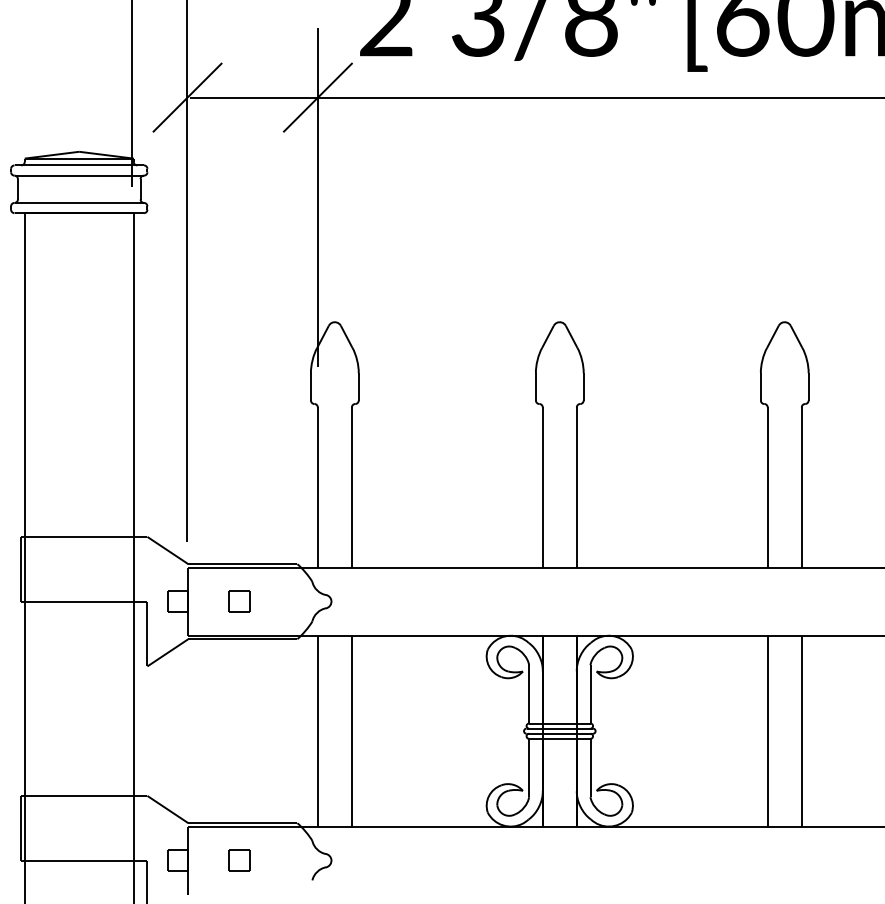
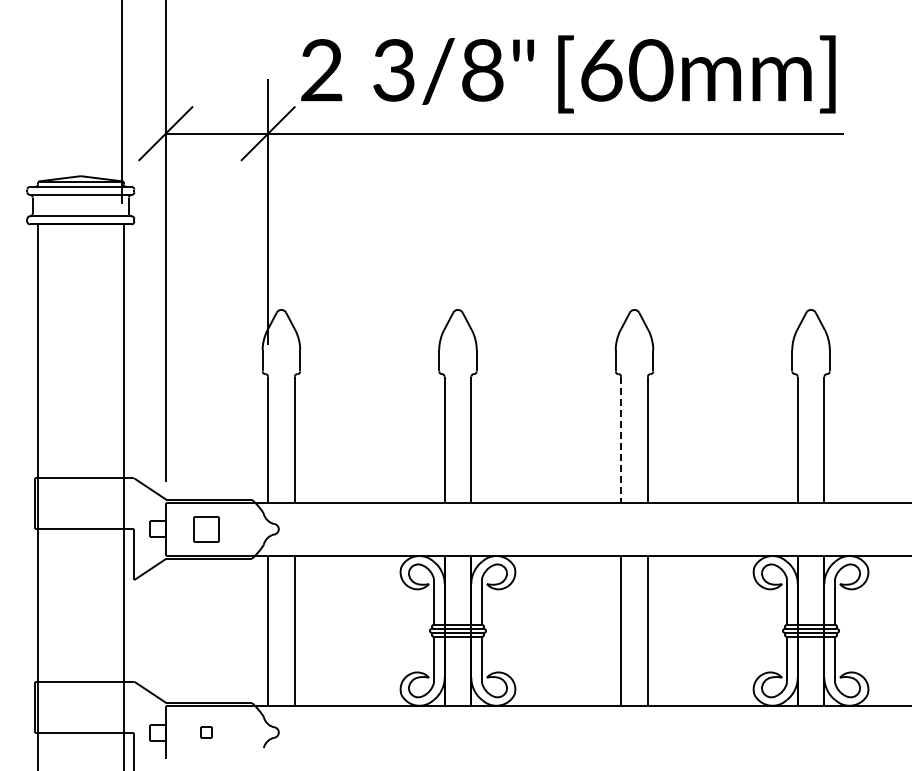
line: (768, 487) -> (621, 439), solid -> dashed
part: (239, 600) -> (206, 528), size x1.6
part: (239, 860) -> (206, 732), size x0.7

